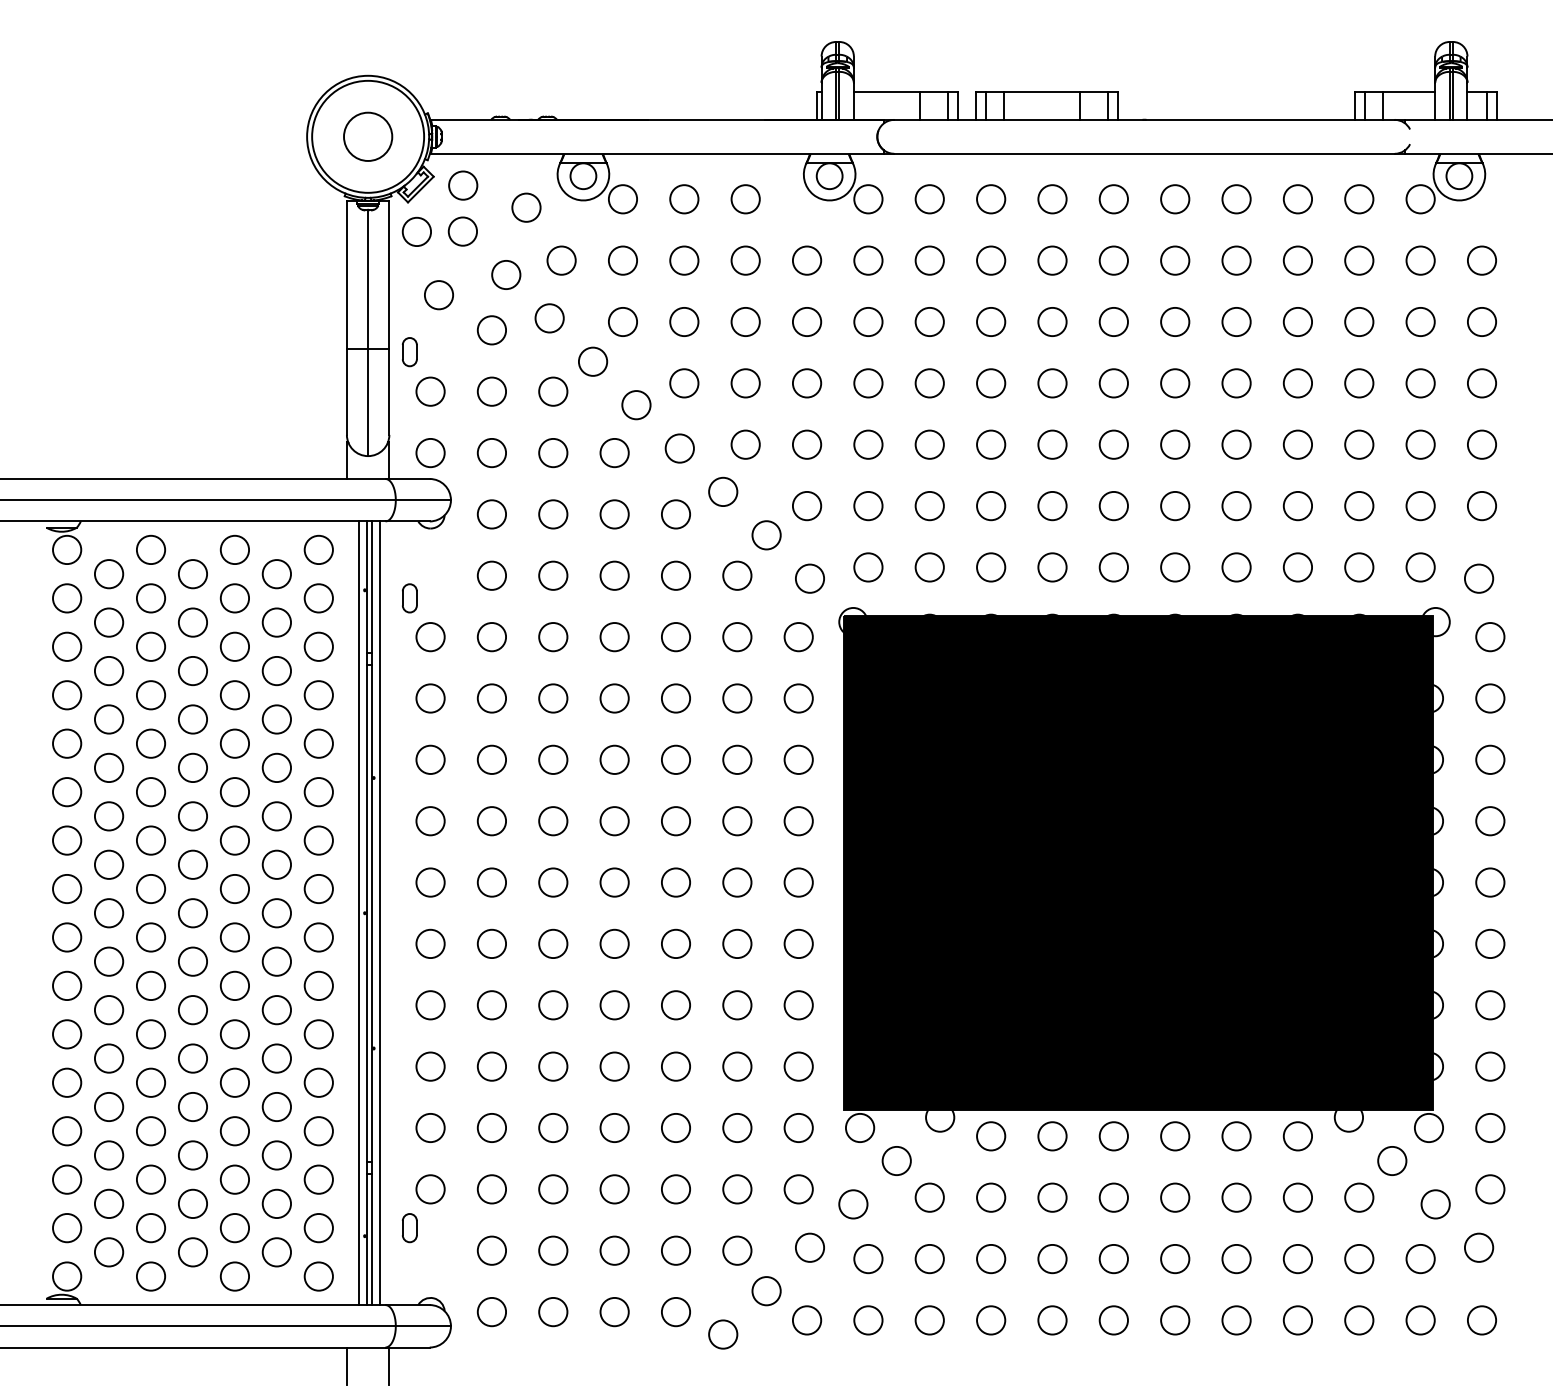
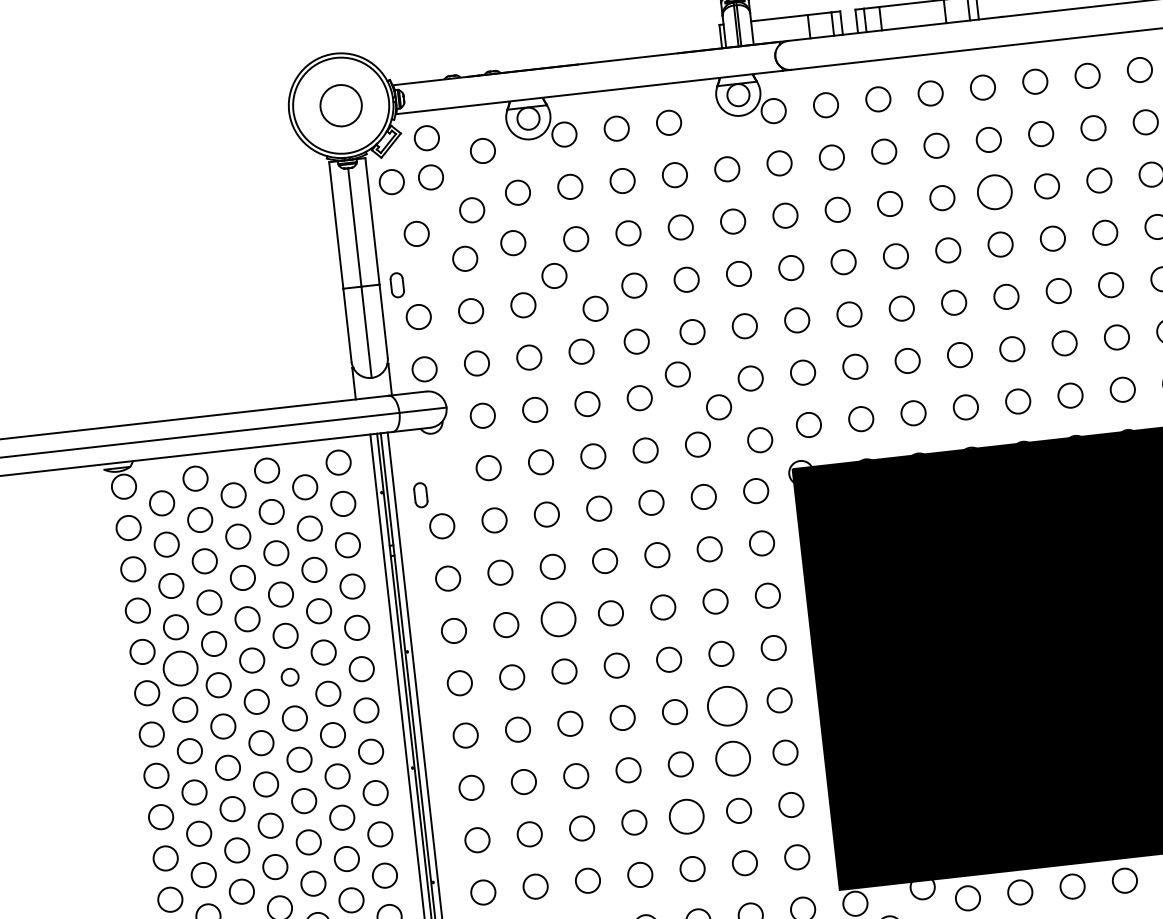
circle: (1113, 321) -> (994, 191), size x1.4
circle: (553, 759) -> (558, 618), size x1.4
circle: (108, 767) -> (180, 668), size x1.4
circle: (234, 792) -> (289, 677), size x0.7
circle: (737, 882) -> (727, 706), size x1.6
circle: (737, 943) -> (733, 758), size x1.4
circle: (675, 1005) -> (686, 816), size x1.4

